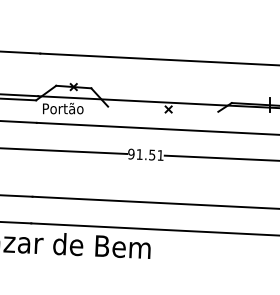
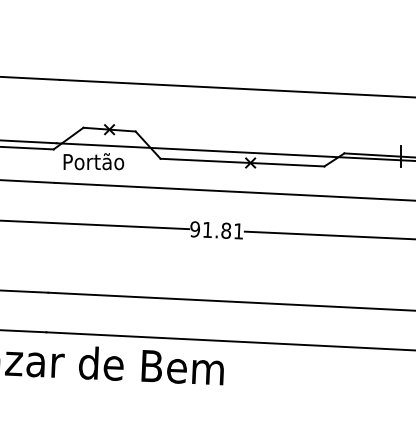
line: (163, 108) -> (242, 161), added
text: (152, 154) -> (226, 229), 91.51 -> 91.81

